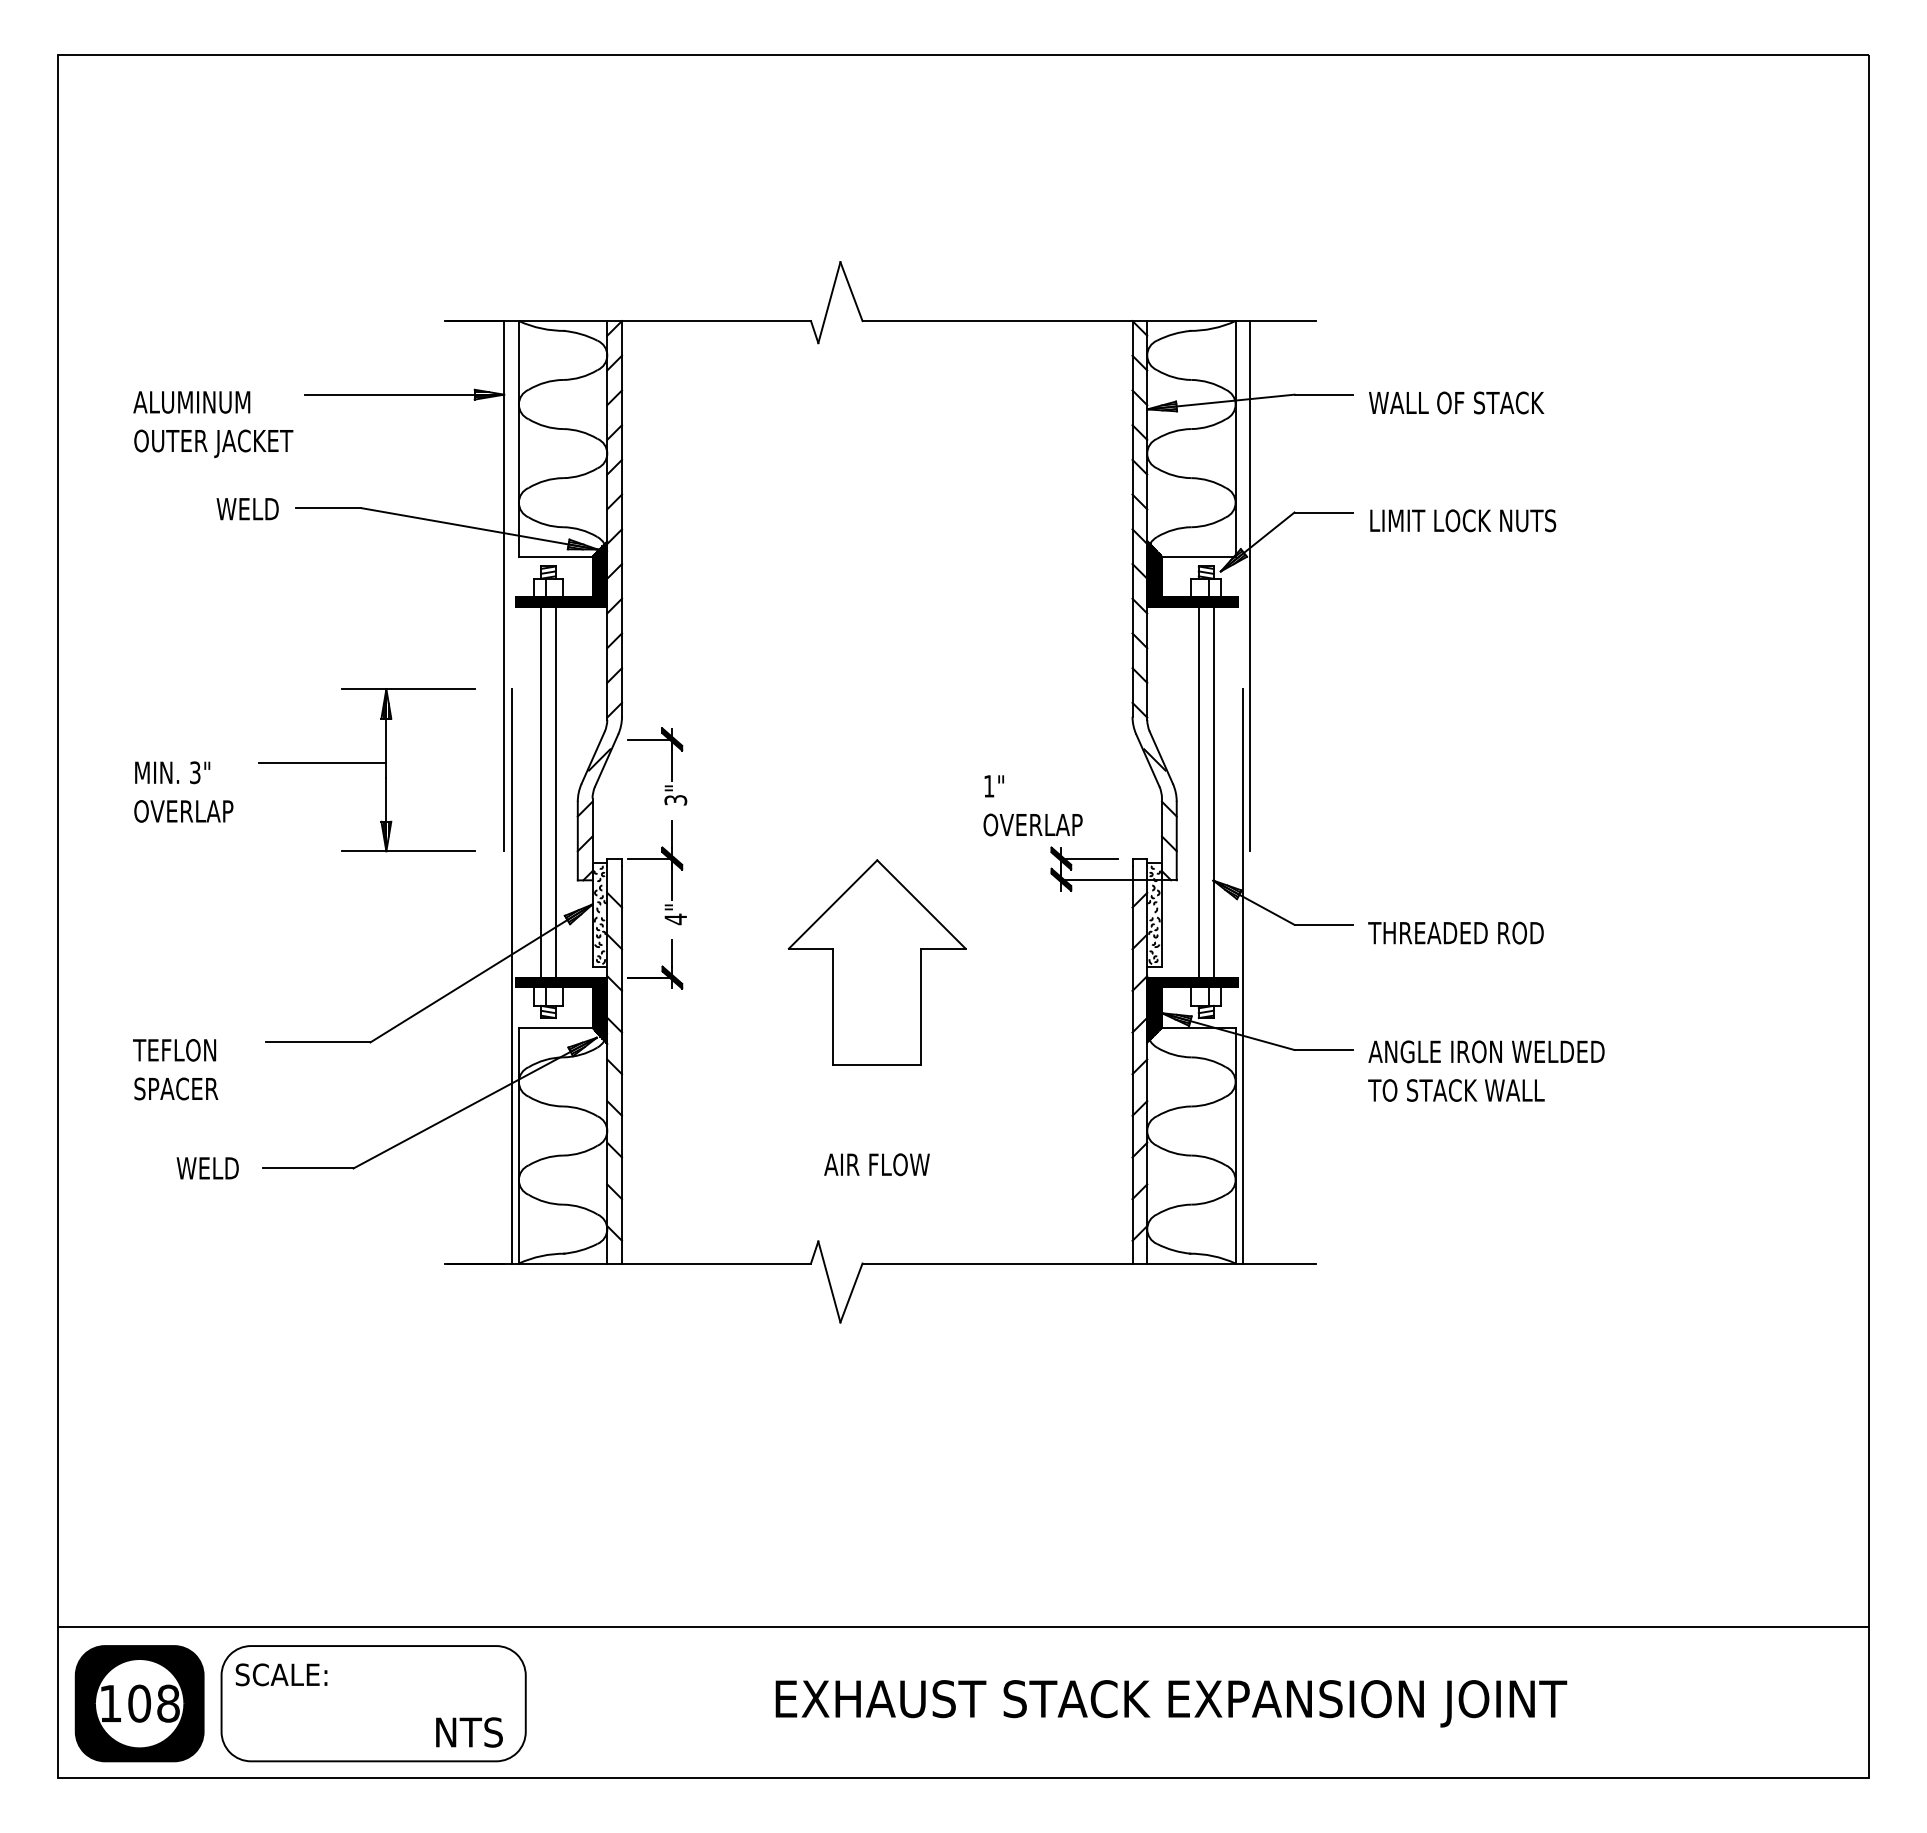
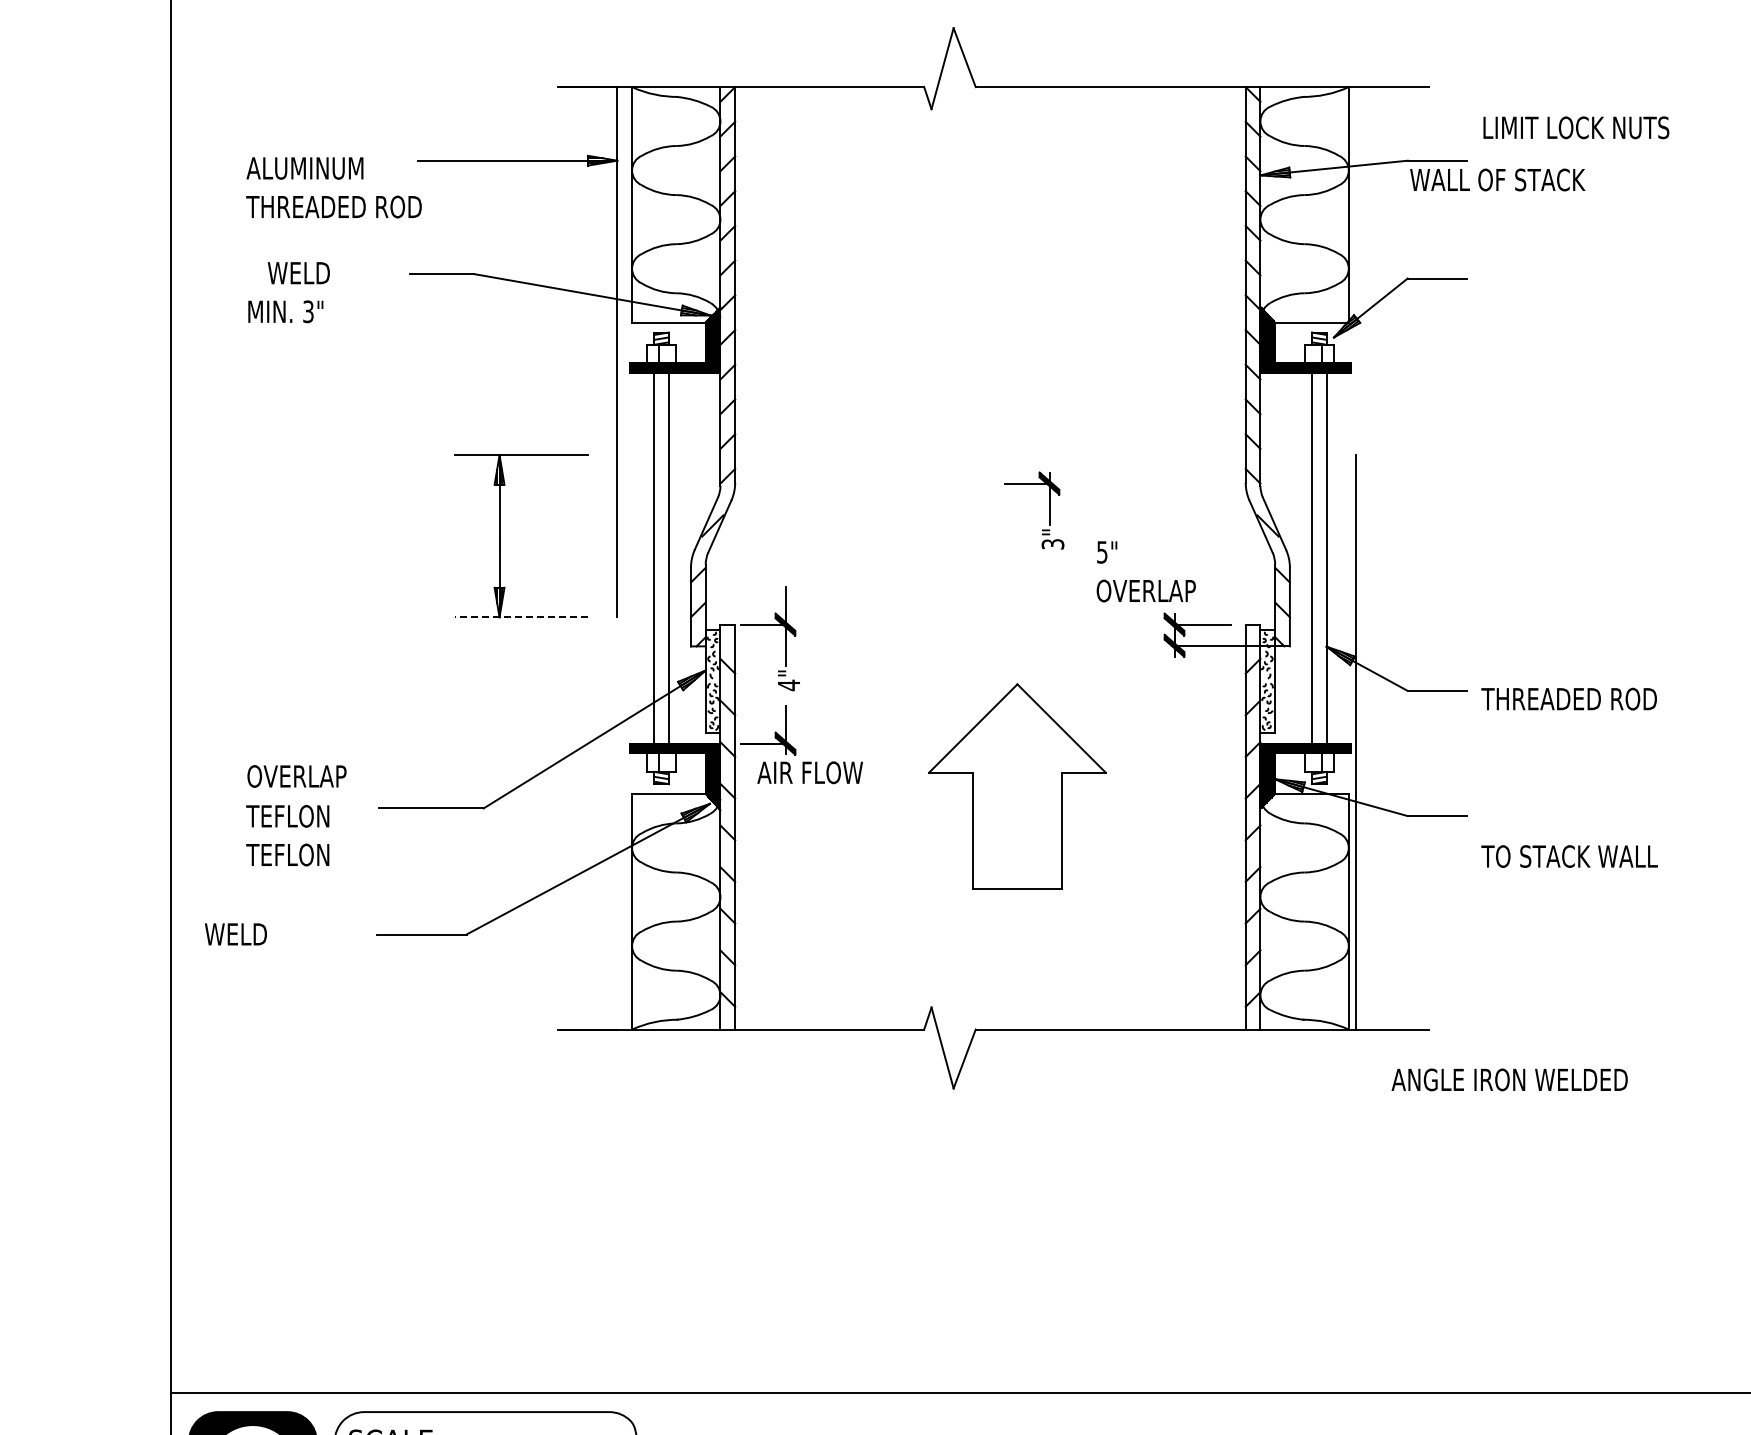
text: (1456, 402) -> (1497, 179), moved
text: (220, 443) -> (333, 209), OUTER JACKET -> THREADED ROD
text: (247, 509) -> (298, 273), moved
text: (1463, 520) -> (1576, 127), moved
line: (1250, 586) -> (1363, 352), removed
line: (322, 762) -> (435, 528), removed
part: (671, 766) -> (1048, 510), moved
text: (172, 772) -> (285, 311), moved
text: (989, 786) -> (1102, 552), 1" -> 5"
text: (183, 811) -> (296, 776), moved
line: (407, 851) -> (520, 617), solid -> dashed
part: (876, 962) -> (1016, 786), moved
line: (511, 976) -> (624, 742), removed
text: (1486, 1051) -> (1509, 1079), moved
text: (175, 1088) -> (288, 854), SPACER -> TEFLON
text: (876, 1164) -> (809, 772), moved
text: (207, 1168) -> (235, 934), moved

